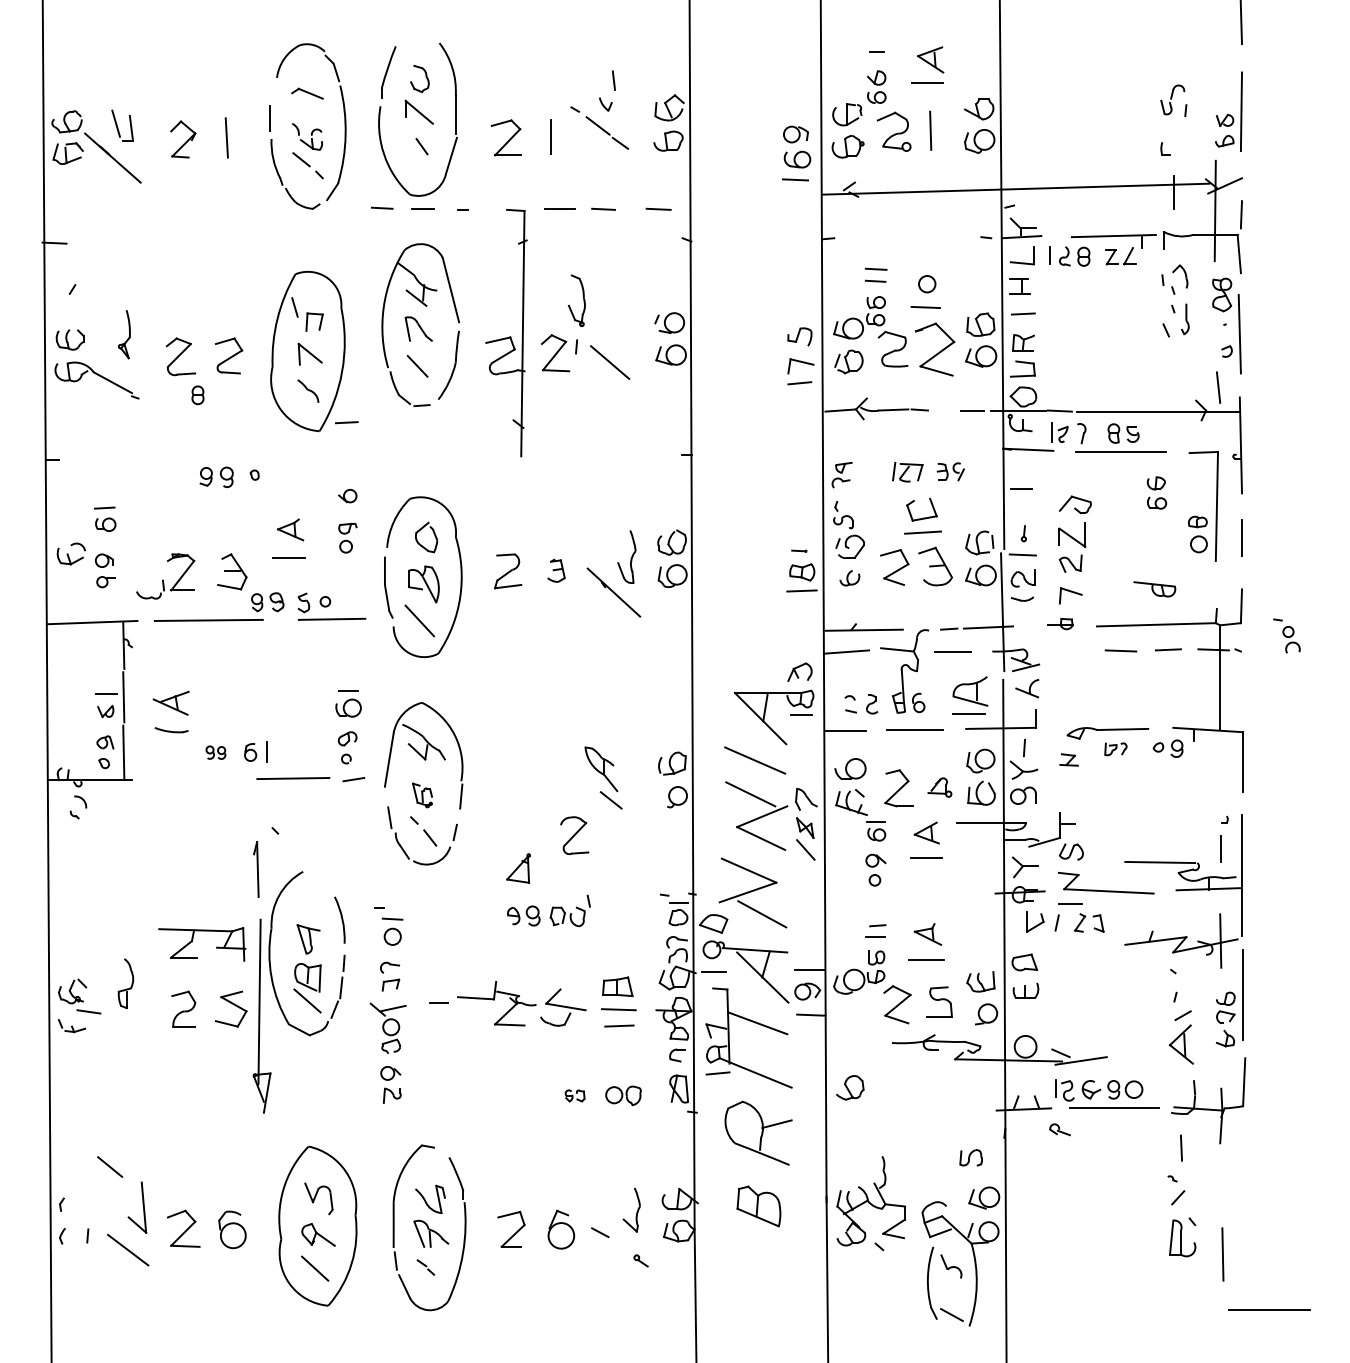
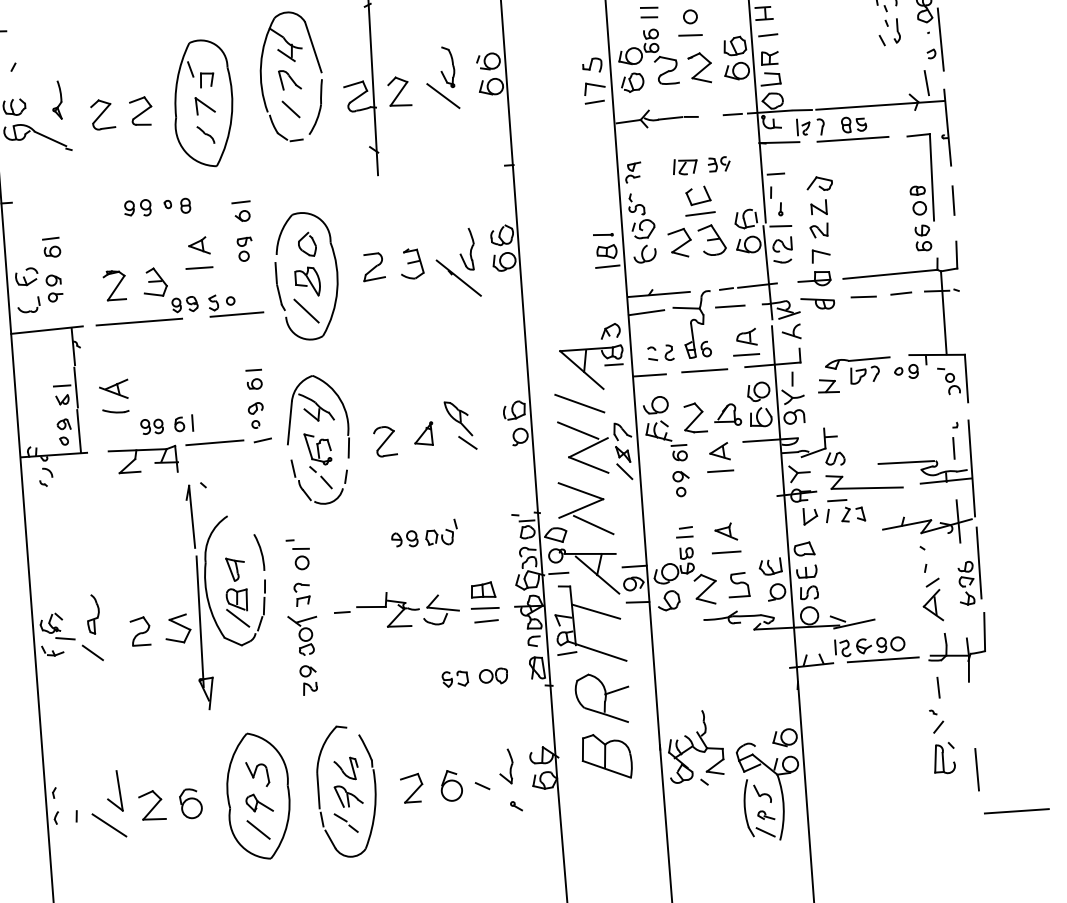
part: (583, 300) -> (452, 66), moved
line: (576, 346) -> (771, 192), moved
part: (934, 348) -> (699, 67), size x0.71
part: (197, 395) -> (185, 205), moved
line: (346, 422) -> (240, 202), moved
part: (1156, 492) -> (923, 237), moved
part: (1072, 534) -> (819, 207), size x0.71
part: (799, 551) -> (603, 235), size x1.67
part: (556, 570) -> (412, 263), size x1.67
part: (849, 577) -> (644, 253), size x1.43
part: (1154, 589) -> (817, 303), moved
part: (150, 596) -> (29, 310), moved
part: (1060, 623) -> (814, 278), size x1.67
part: (1286, 635) -> (948, 380), moved
part: (970, 691) -> (746, 337), size x0.71
part: (348, 708) -> (254, 384), size x0.71
part: (1115, 749) -> (864, 375), size x1.67
part: (215, 752) -> (151, 426), size x1.43
part: (1068, 759) -> (828, 385), size x1.43
part: (939, 787) -> (727, 415), size x1.43
part: (422, 795) -> (318, 449), size x1.67
part: (574, 835) -> (385, 441), moved
part: (518, 868) -> (423, 434), moved
part: (256, 869) -> (190, 516), size x1.43
part: (192, 942) -> (135, 460), moved
part: (850, 1087) -> (669, 600), moved
part: (574, 1095) -> (454, 678), size x1.67
part: (1059, 1129) -> (765, 815), moved
part: (970, 1157) -> (808, 592), moved
line: (110, 1166) -> (93, 652), moved
part: (758, 1206) -> (606, 756), size x1.43
part: (425, 1267) -> (345, 823), size x1.67

